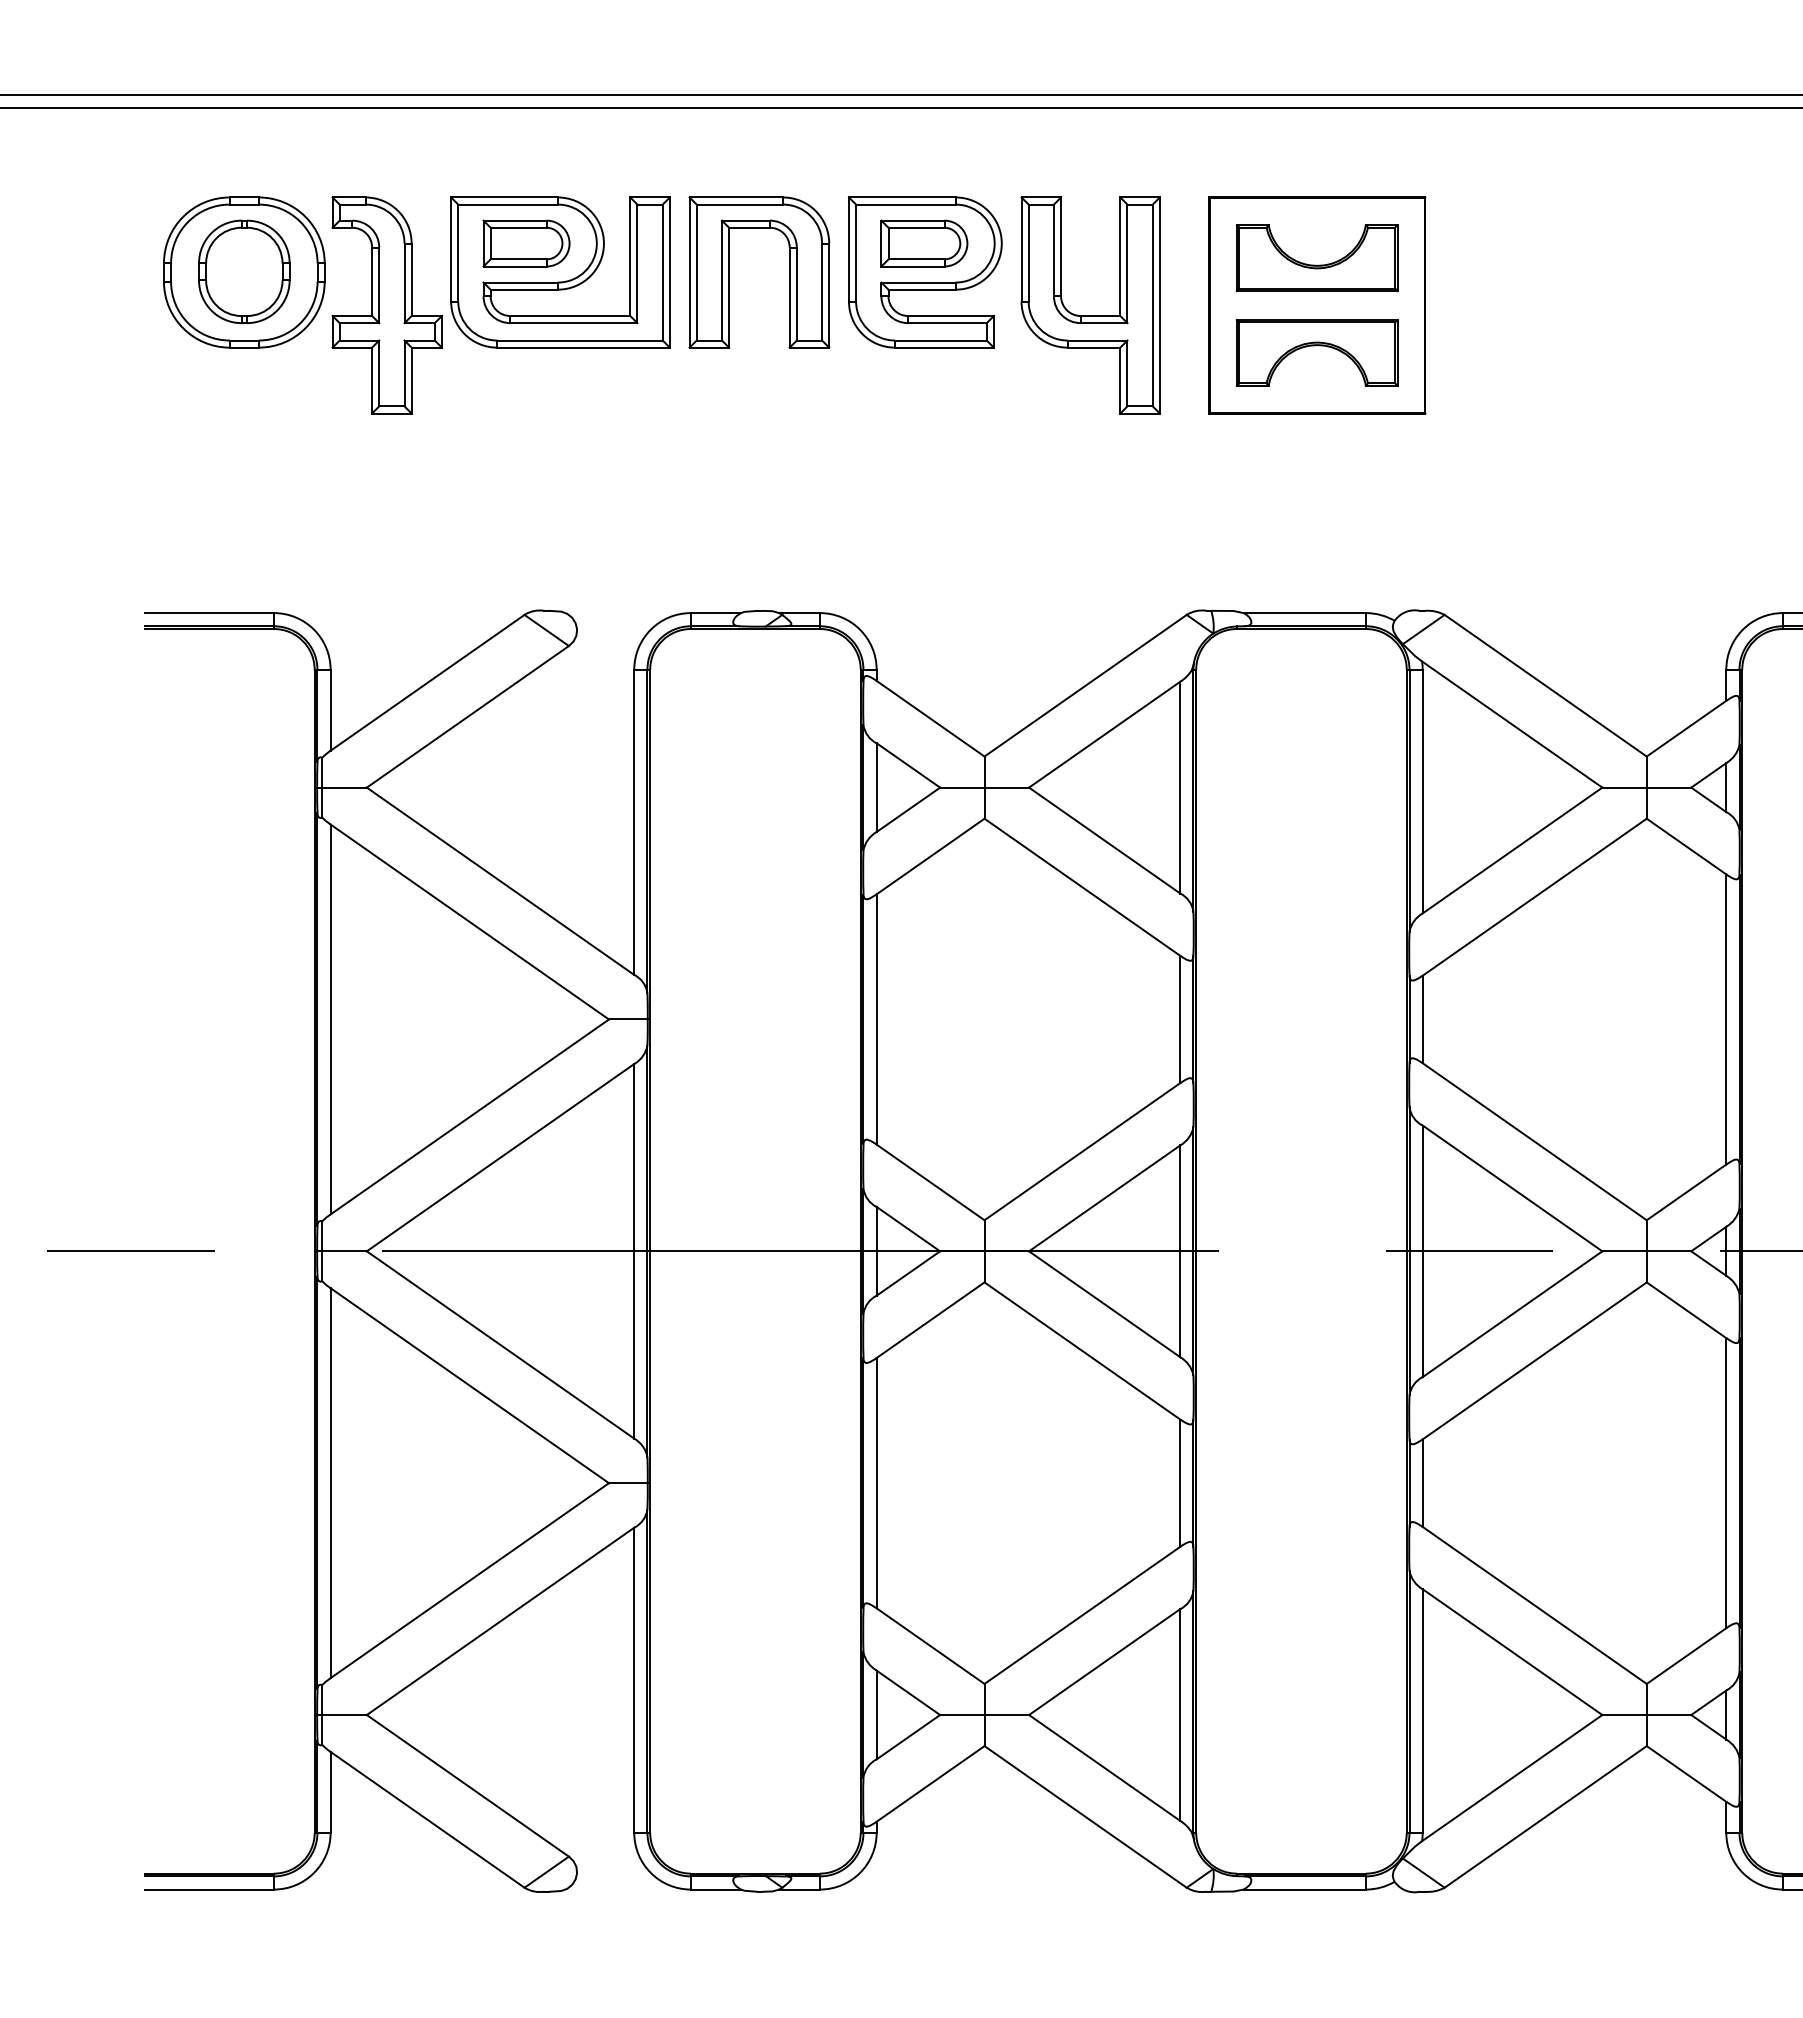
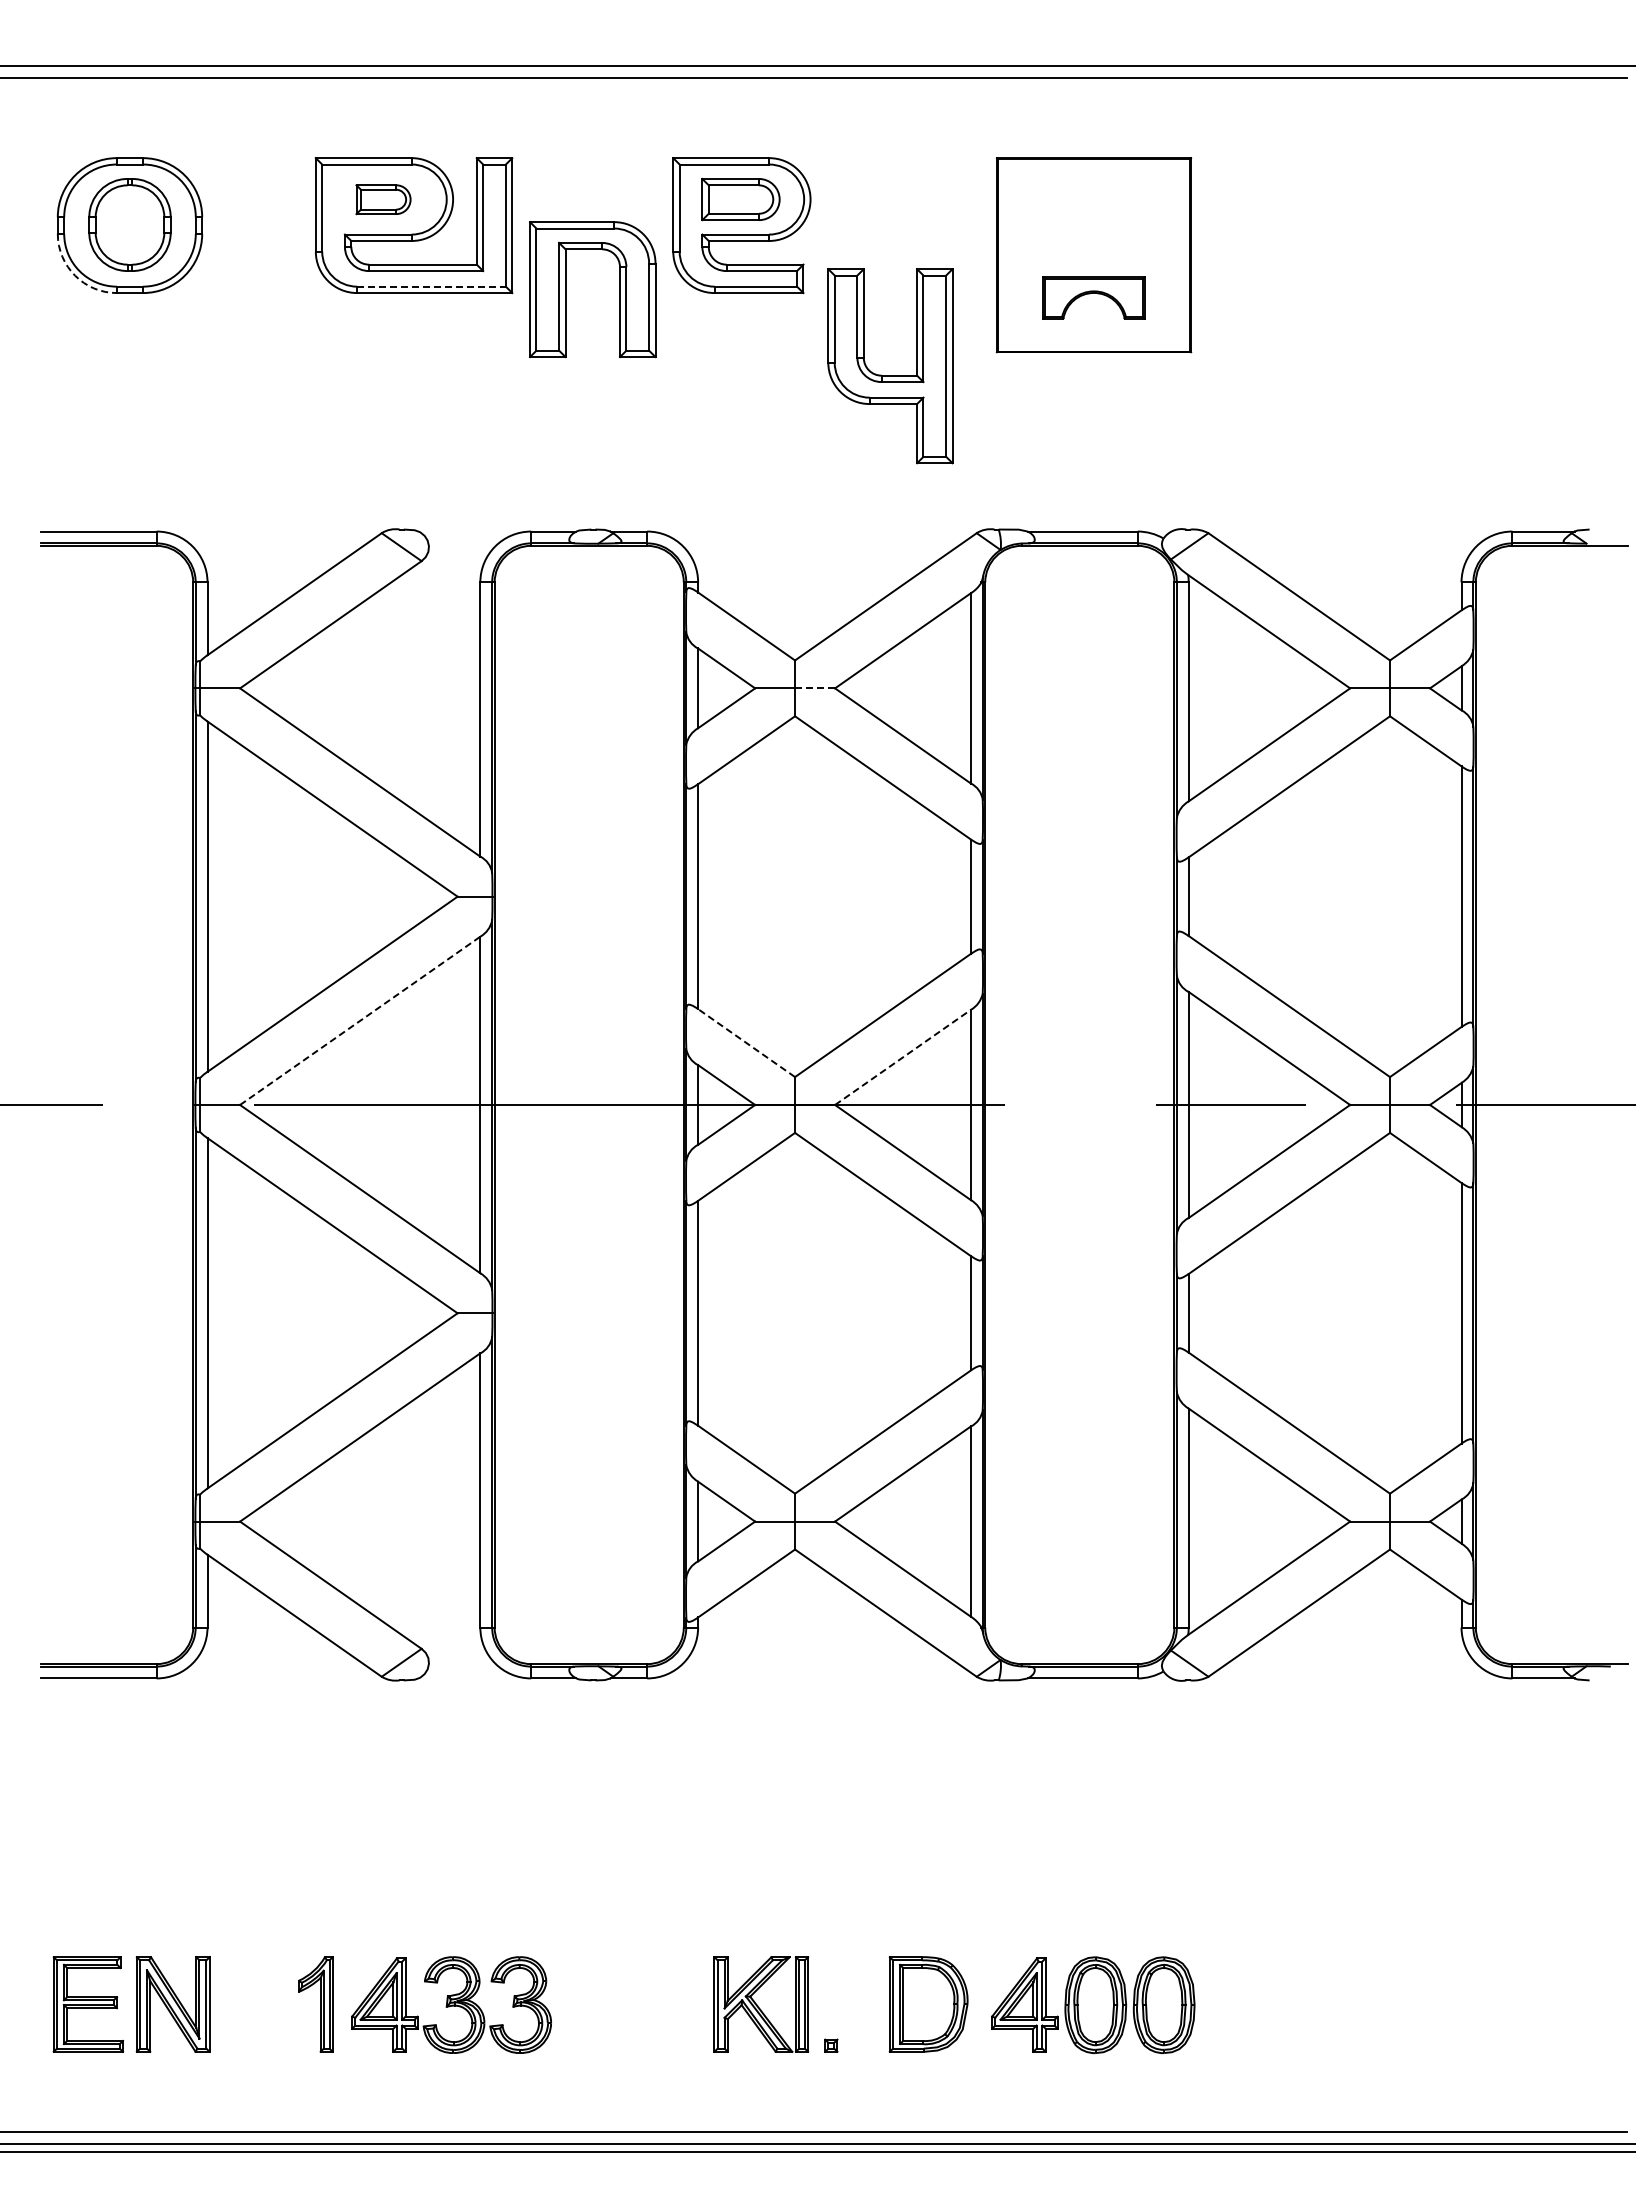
part: (526, 243) -> (383, 199), size x0.7
part: (1316, 257) -> (1093, 212), removed
part: (730, 272) -> (566, 289), moved
part: (387, 305) -> (258, 255), removed
part: (1090, 315) -> (890, 375), moved
arc: (183, 328) -> (75, 275), solid -> dashed
line: (581, 340) -> (432, 286), solid -> dashed
part: (1316, 352) -> (1093, 297), size x0.7
line: (1007, 787) -> (815, 688), solid -> dashed
line: (500, 1157) -> (360, 1020), solid -> dashed
line: (930, 1181) -> (746, 1042), solid -> dashed
line: (1105, 1198) -> (903, 1057), solid -> dashed

